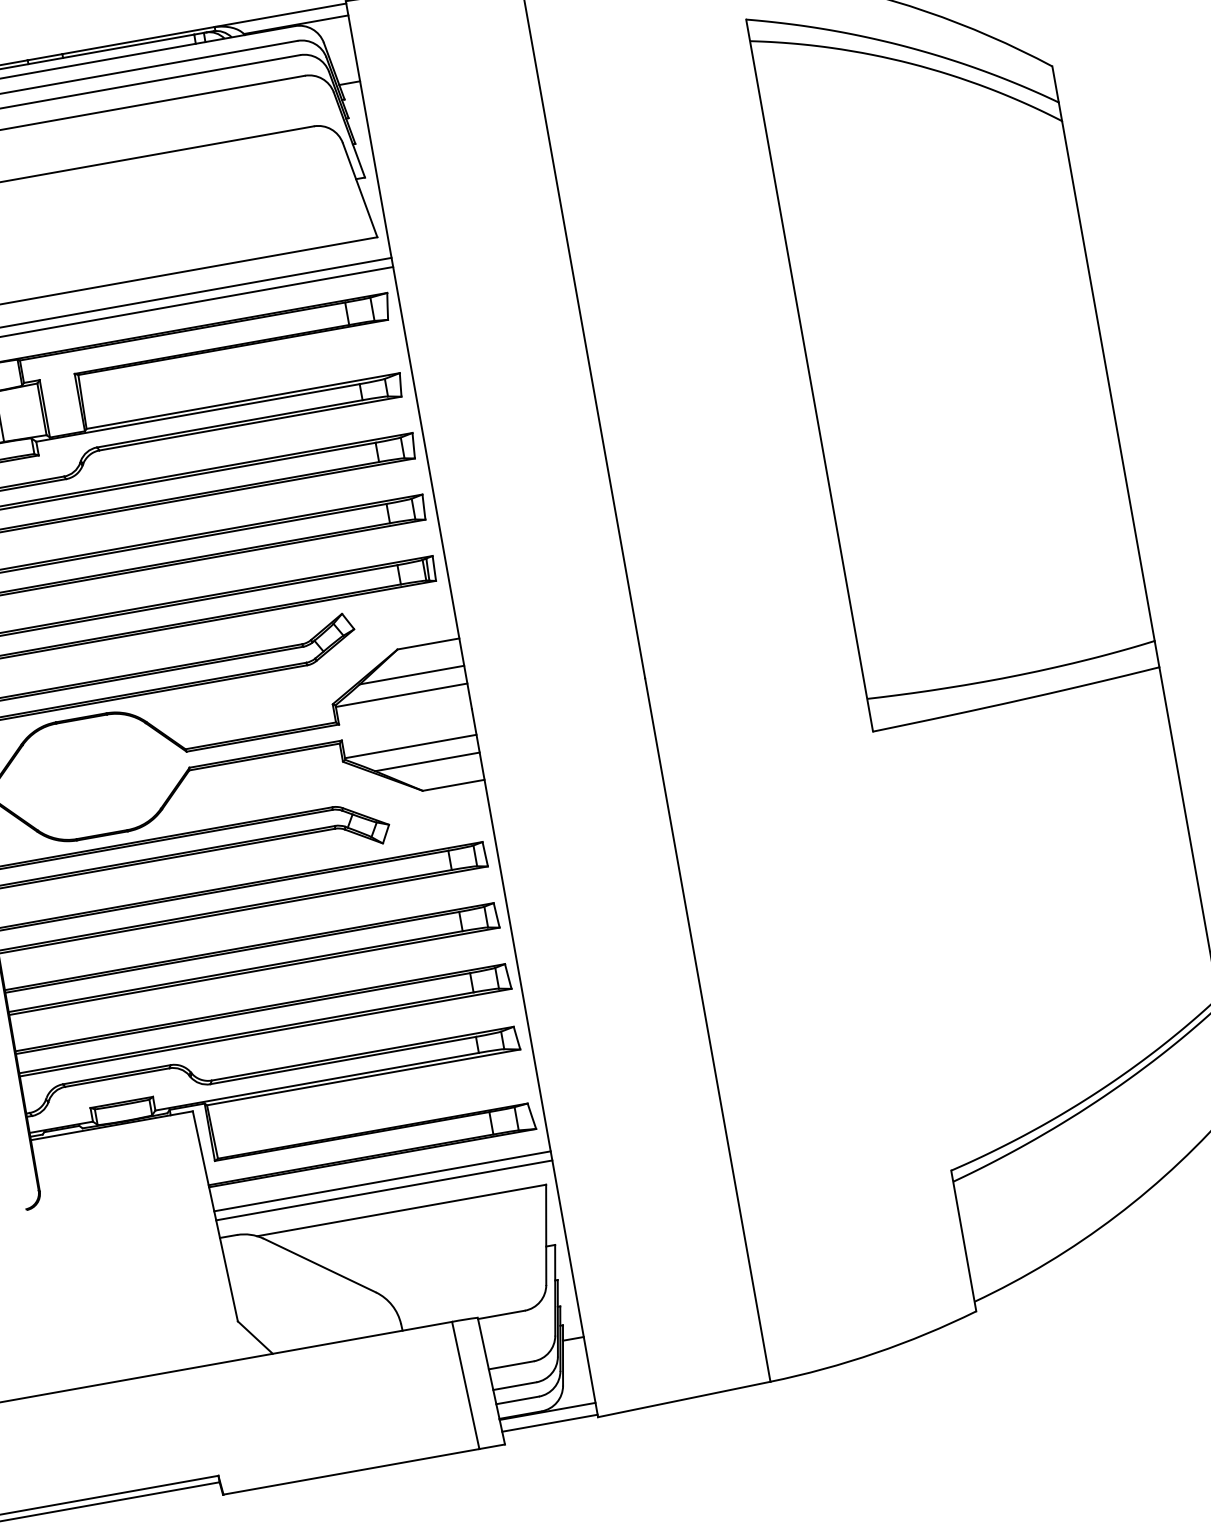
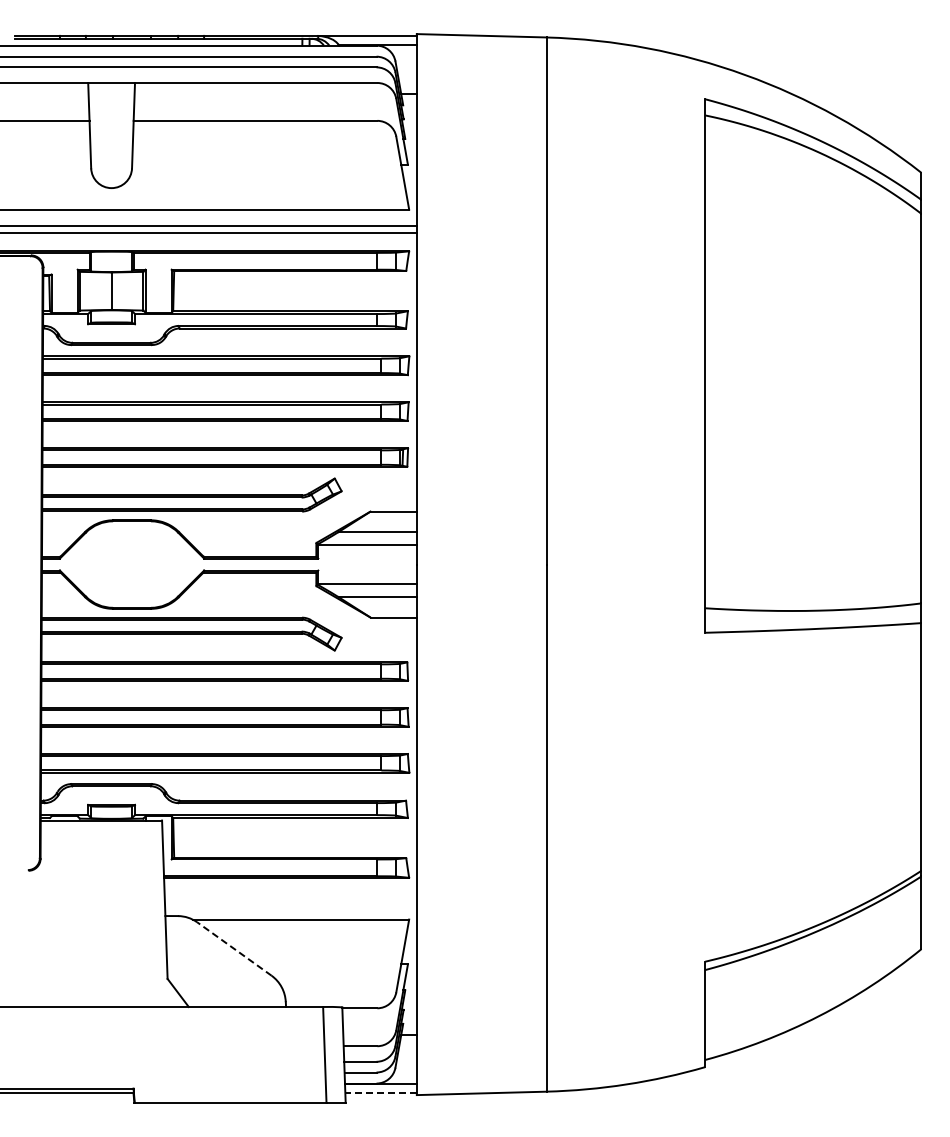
line: (382, 1180) -> (290, 895), removed
line: (383, 1190) -> (290, 902), removed
line: (319, 1264) -> (234, 948), solid -> dashed
line: (550, 1423) -> (381, 1093), solid -> dashed

